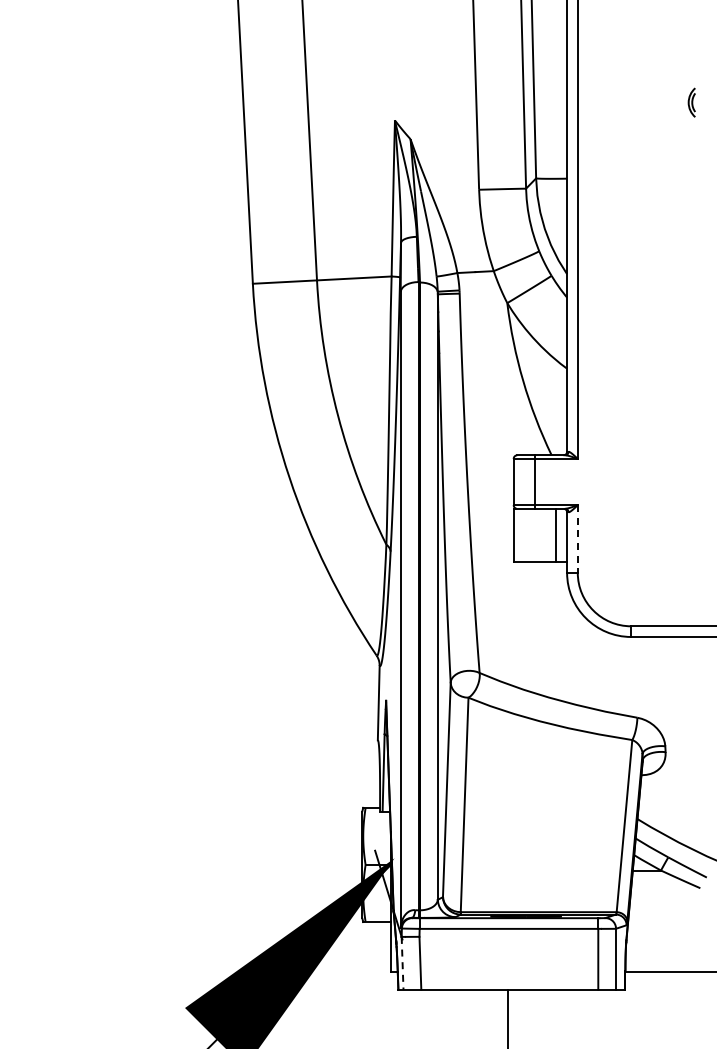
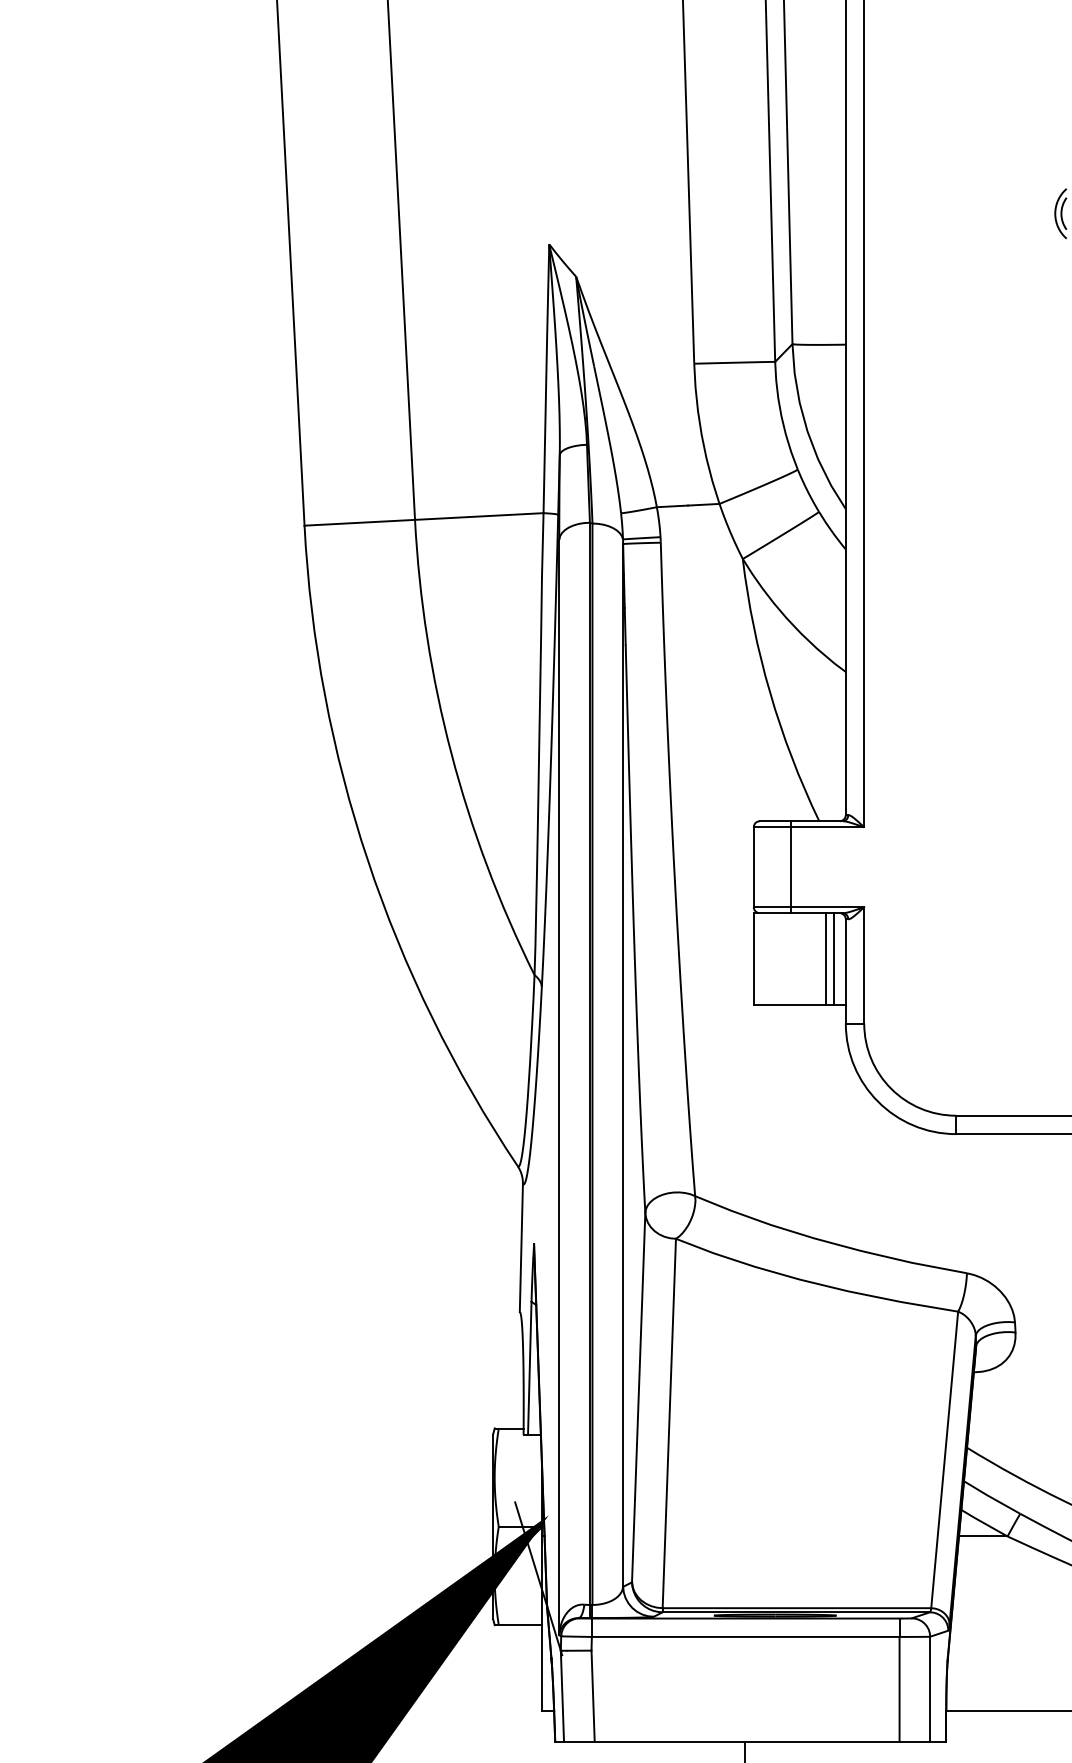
line: (559, 535) -> (832, 959), added
line: (577, 539) -> (863, 966), dashed -> solid
line: (402, 963) -> (562, 1696), dashed -> solid

